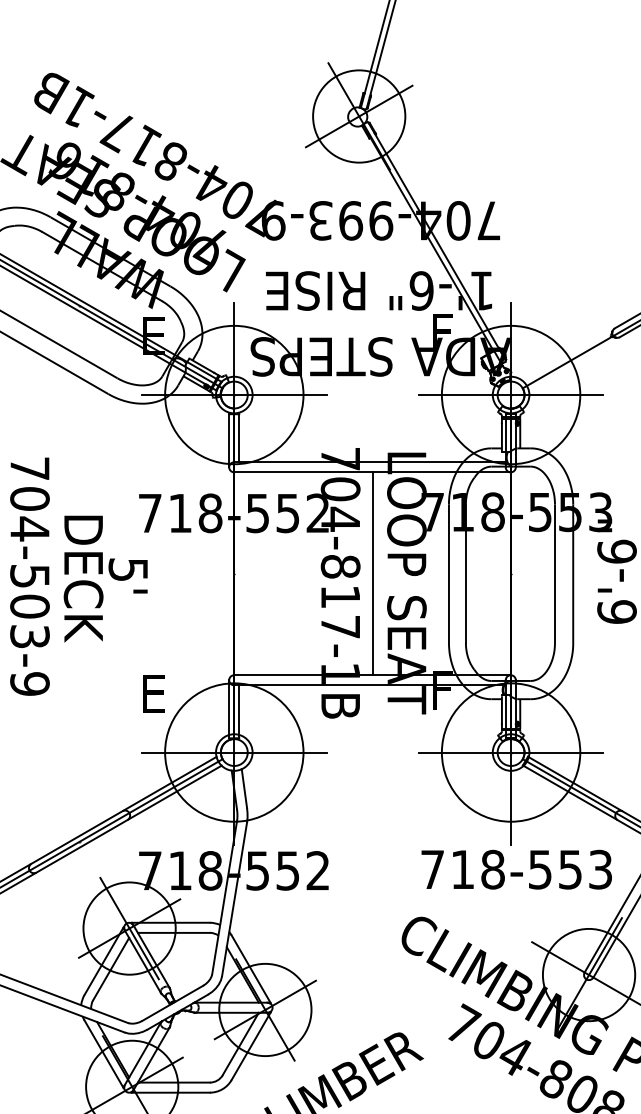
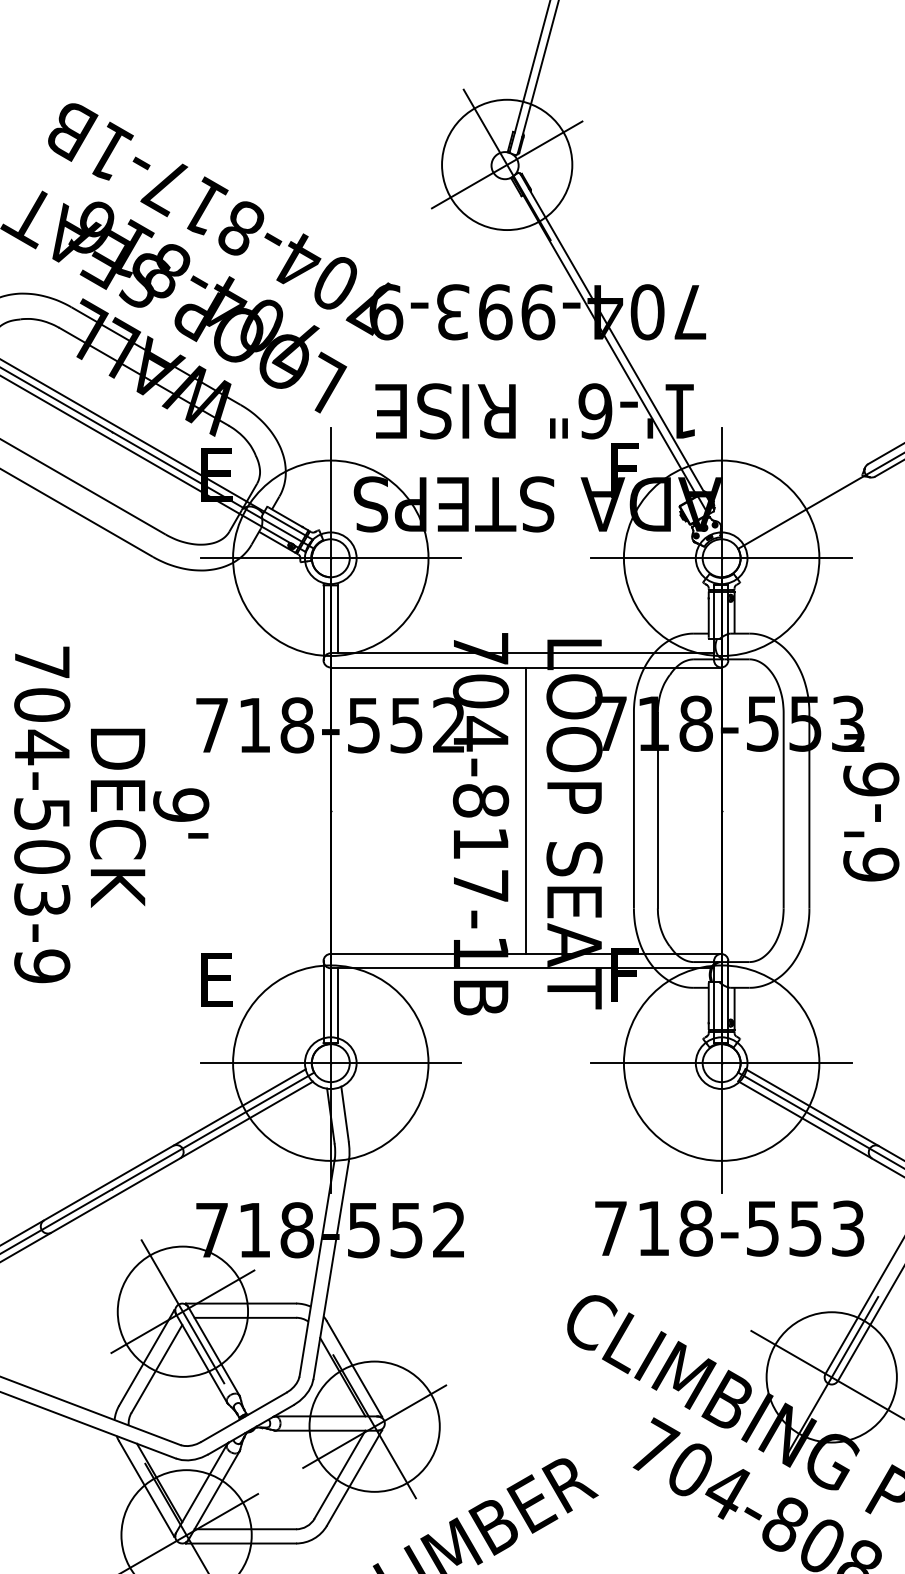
text: (128, 569) -> (181, 804), 5' -> 9'

